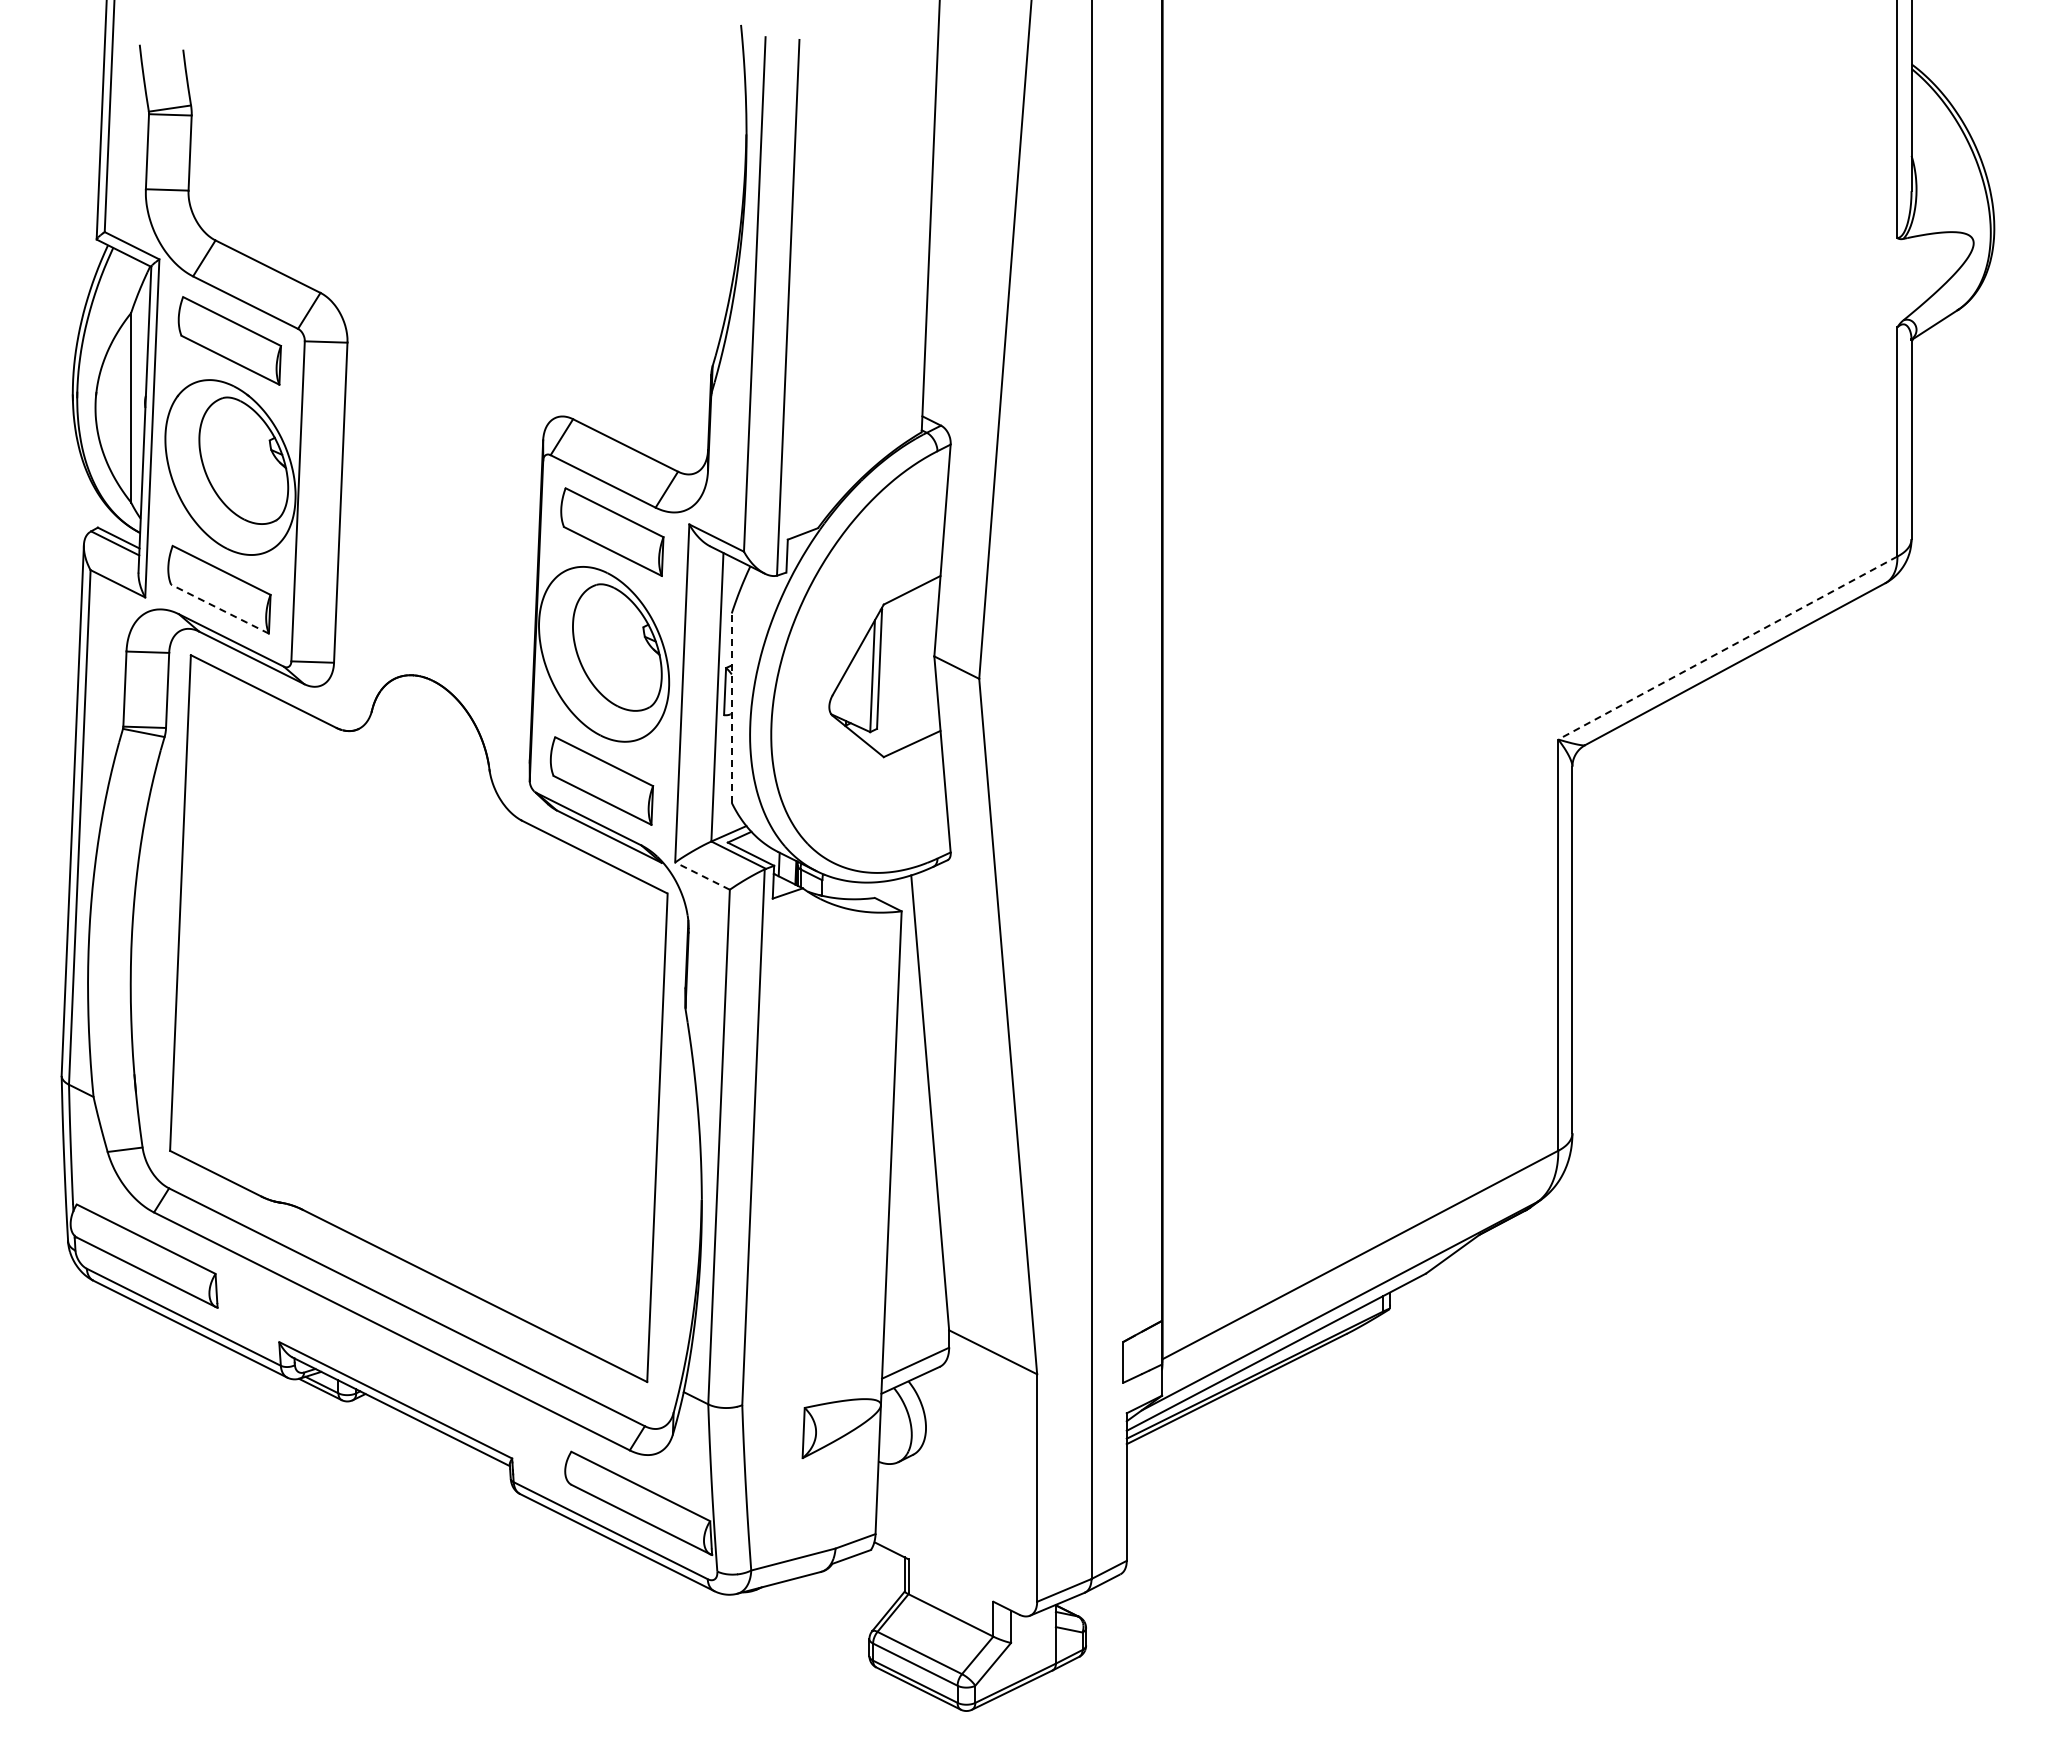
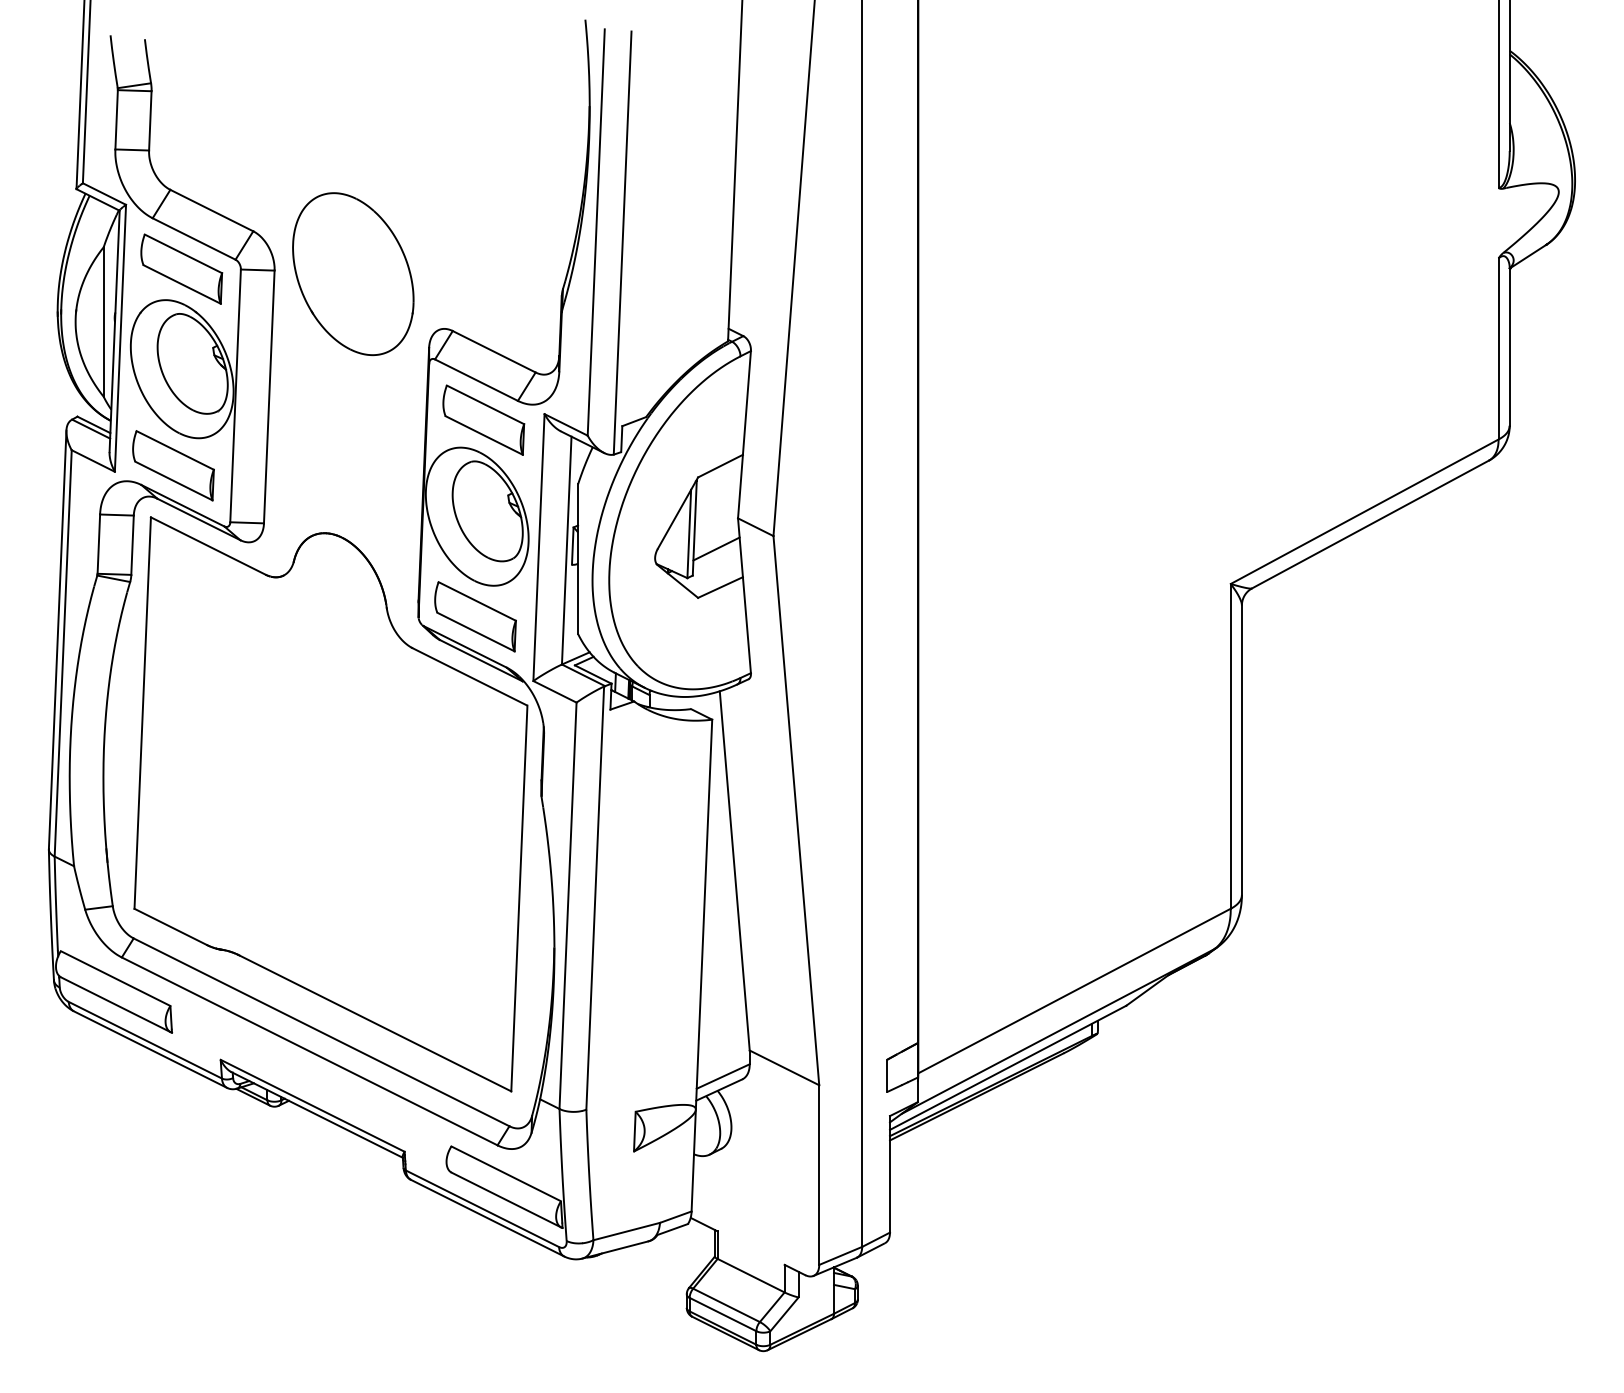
part: (447, 346) -> (353, 273), added
line: (220, 609) -> (174, 481), dashed -> solid
line: (1727, 648) -> (1364, 512), dashed -> solid
line: (906, 694) -> (716, 548), added
line: (731, 708) -> (577, 559), dashed -> solid
line: (702, 876) -> (554, 692), dashed -> solid

